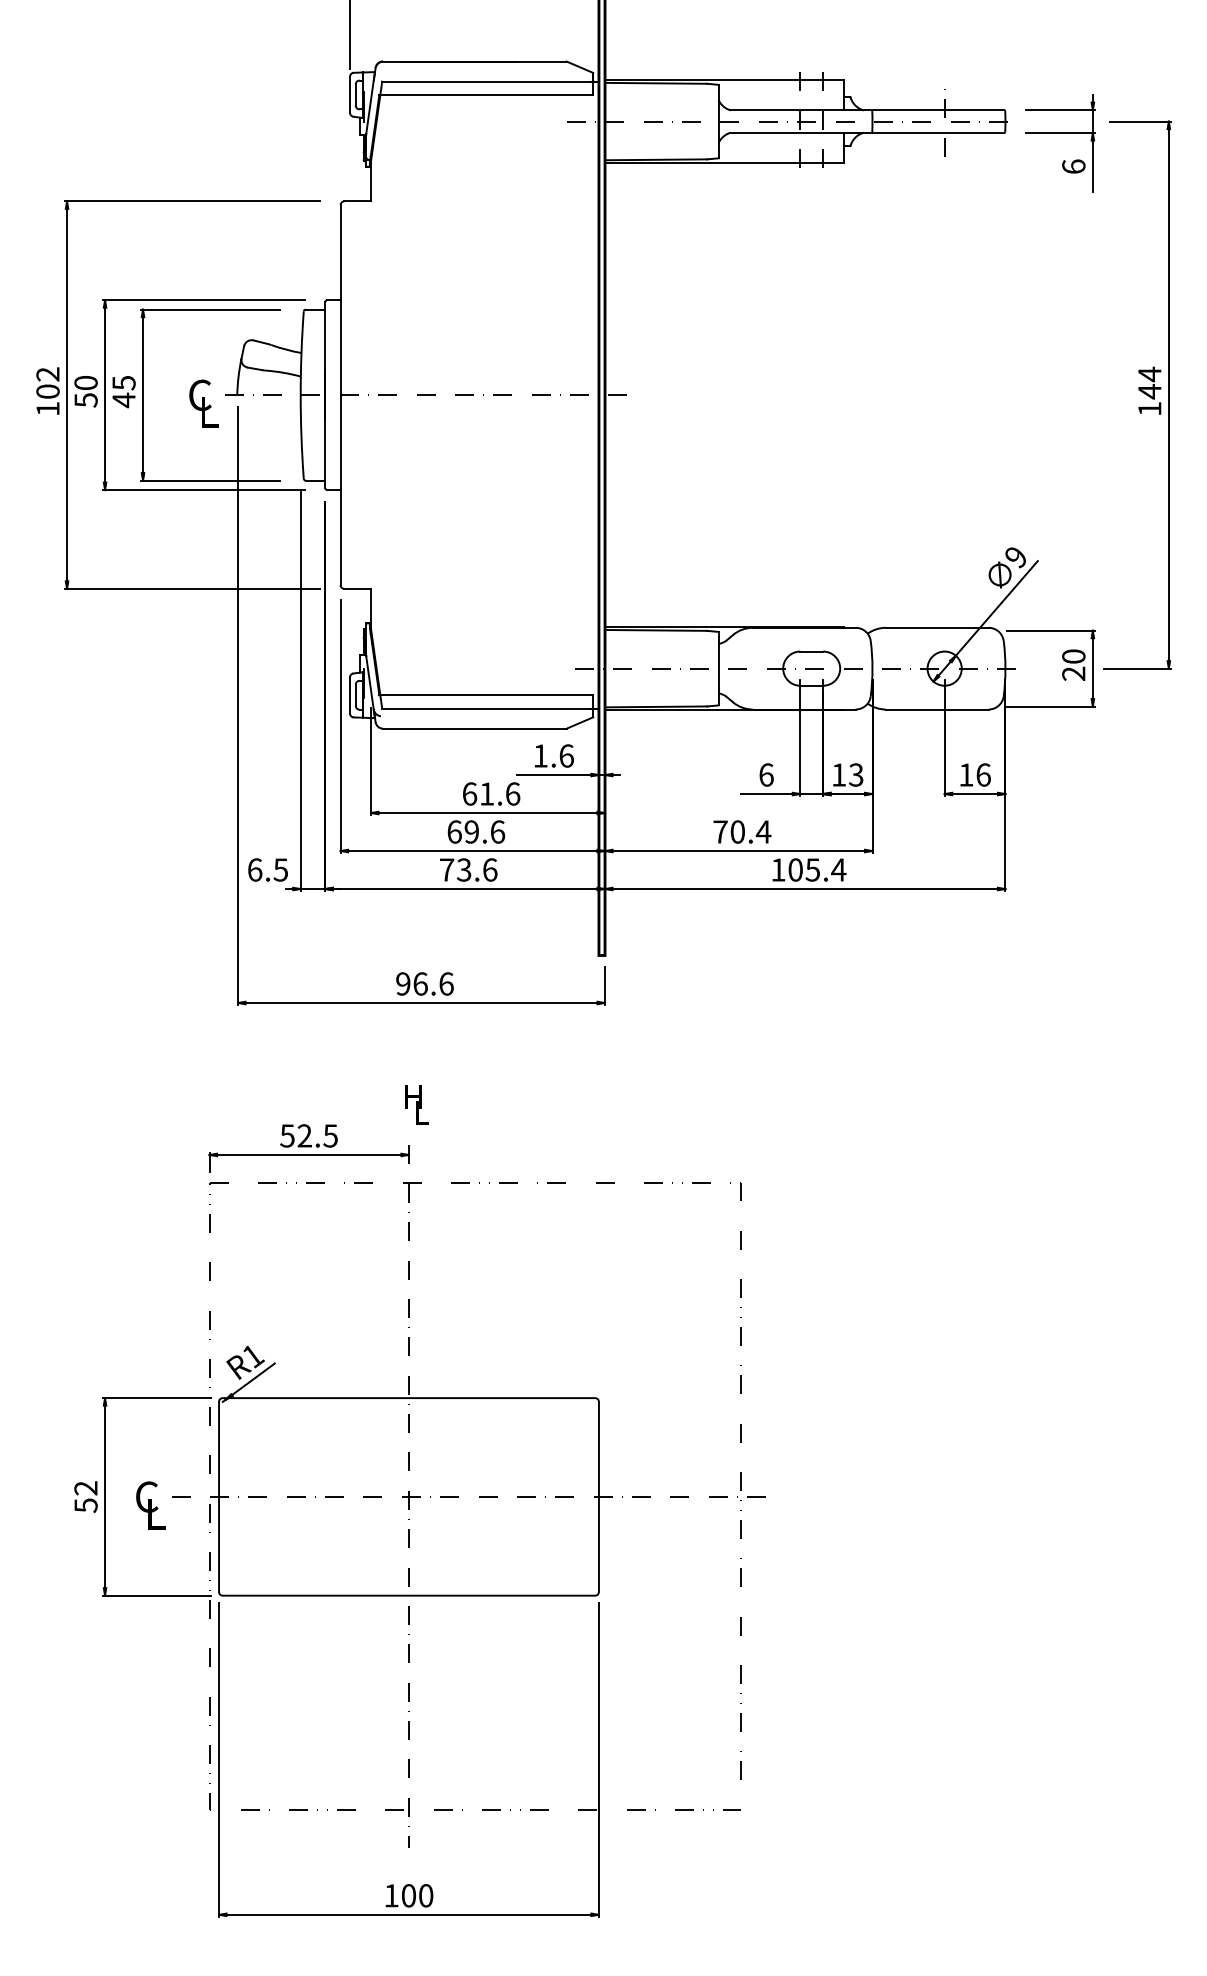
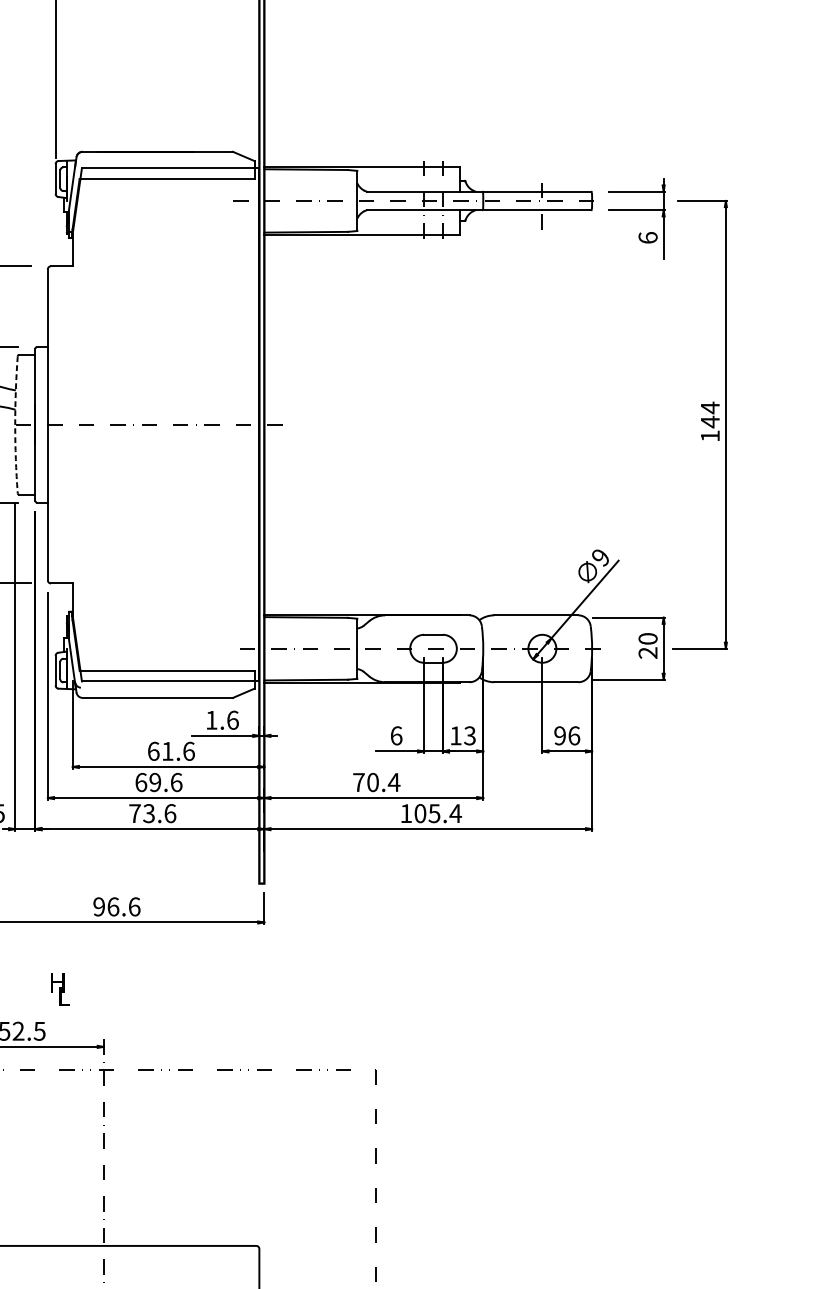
arc: (300, 395) -> (15, 425), solid -> dashed
text: (966, 774) -> (560, 735), 16 -> 96
text: (416, 1104) -> (60, 989), moved

